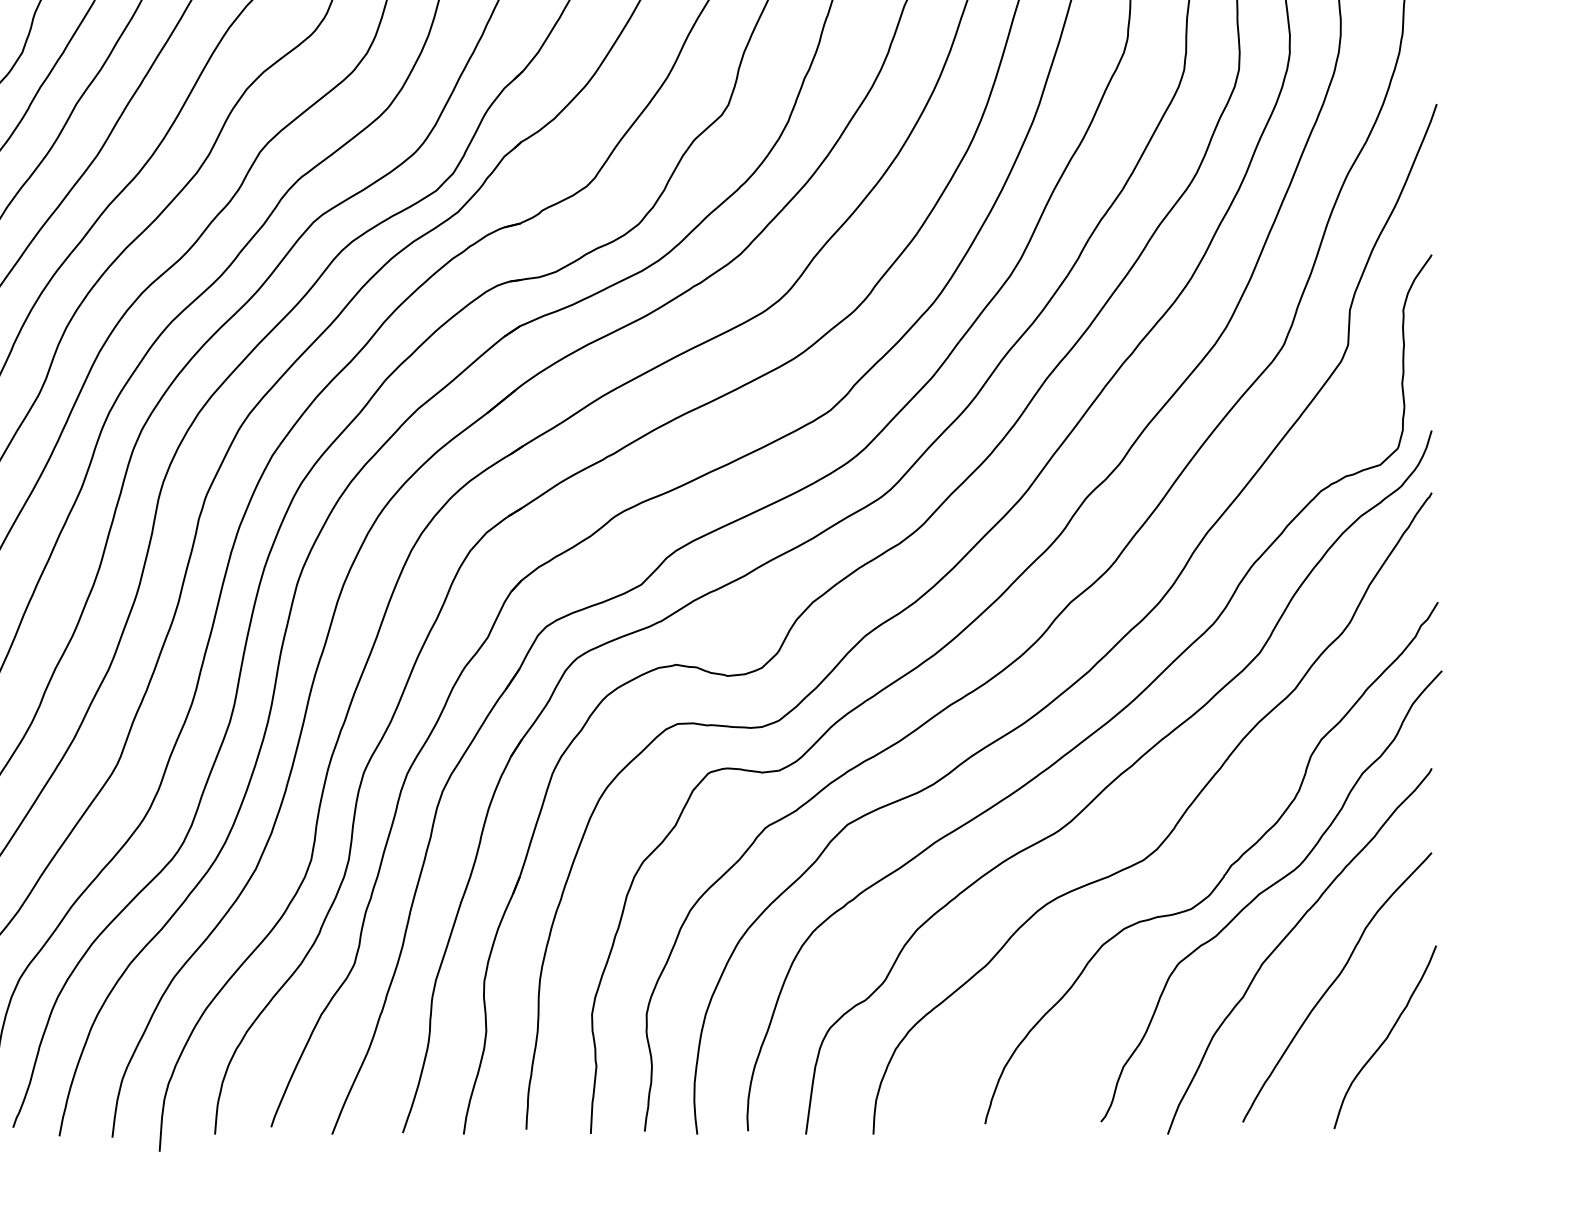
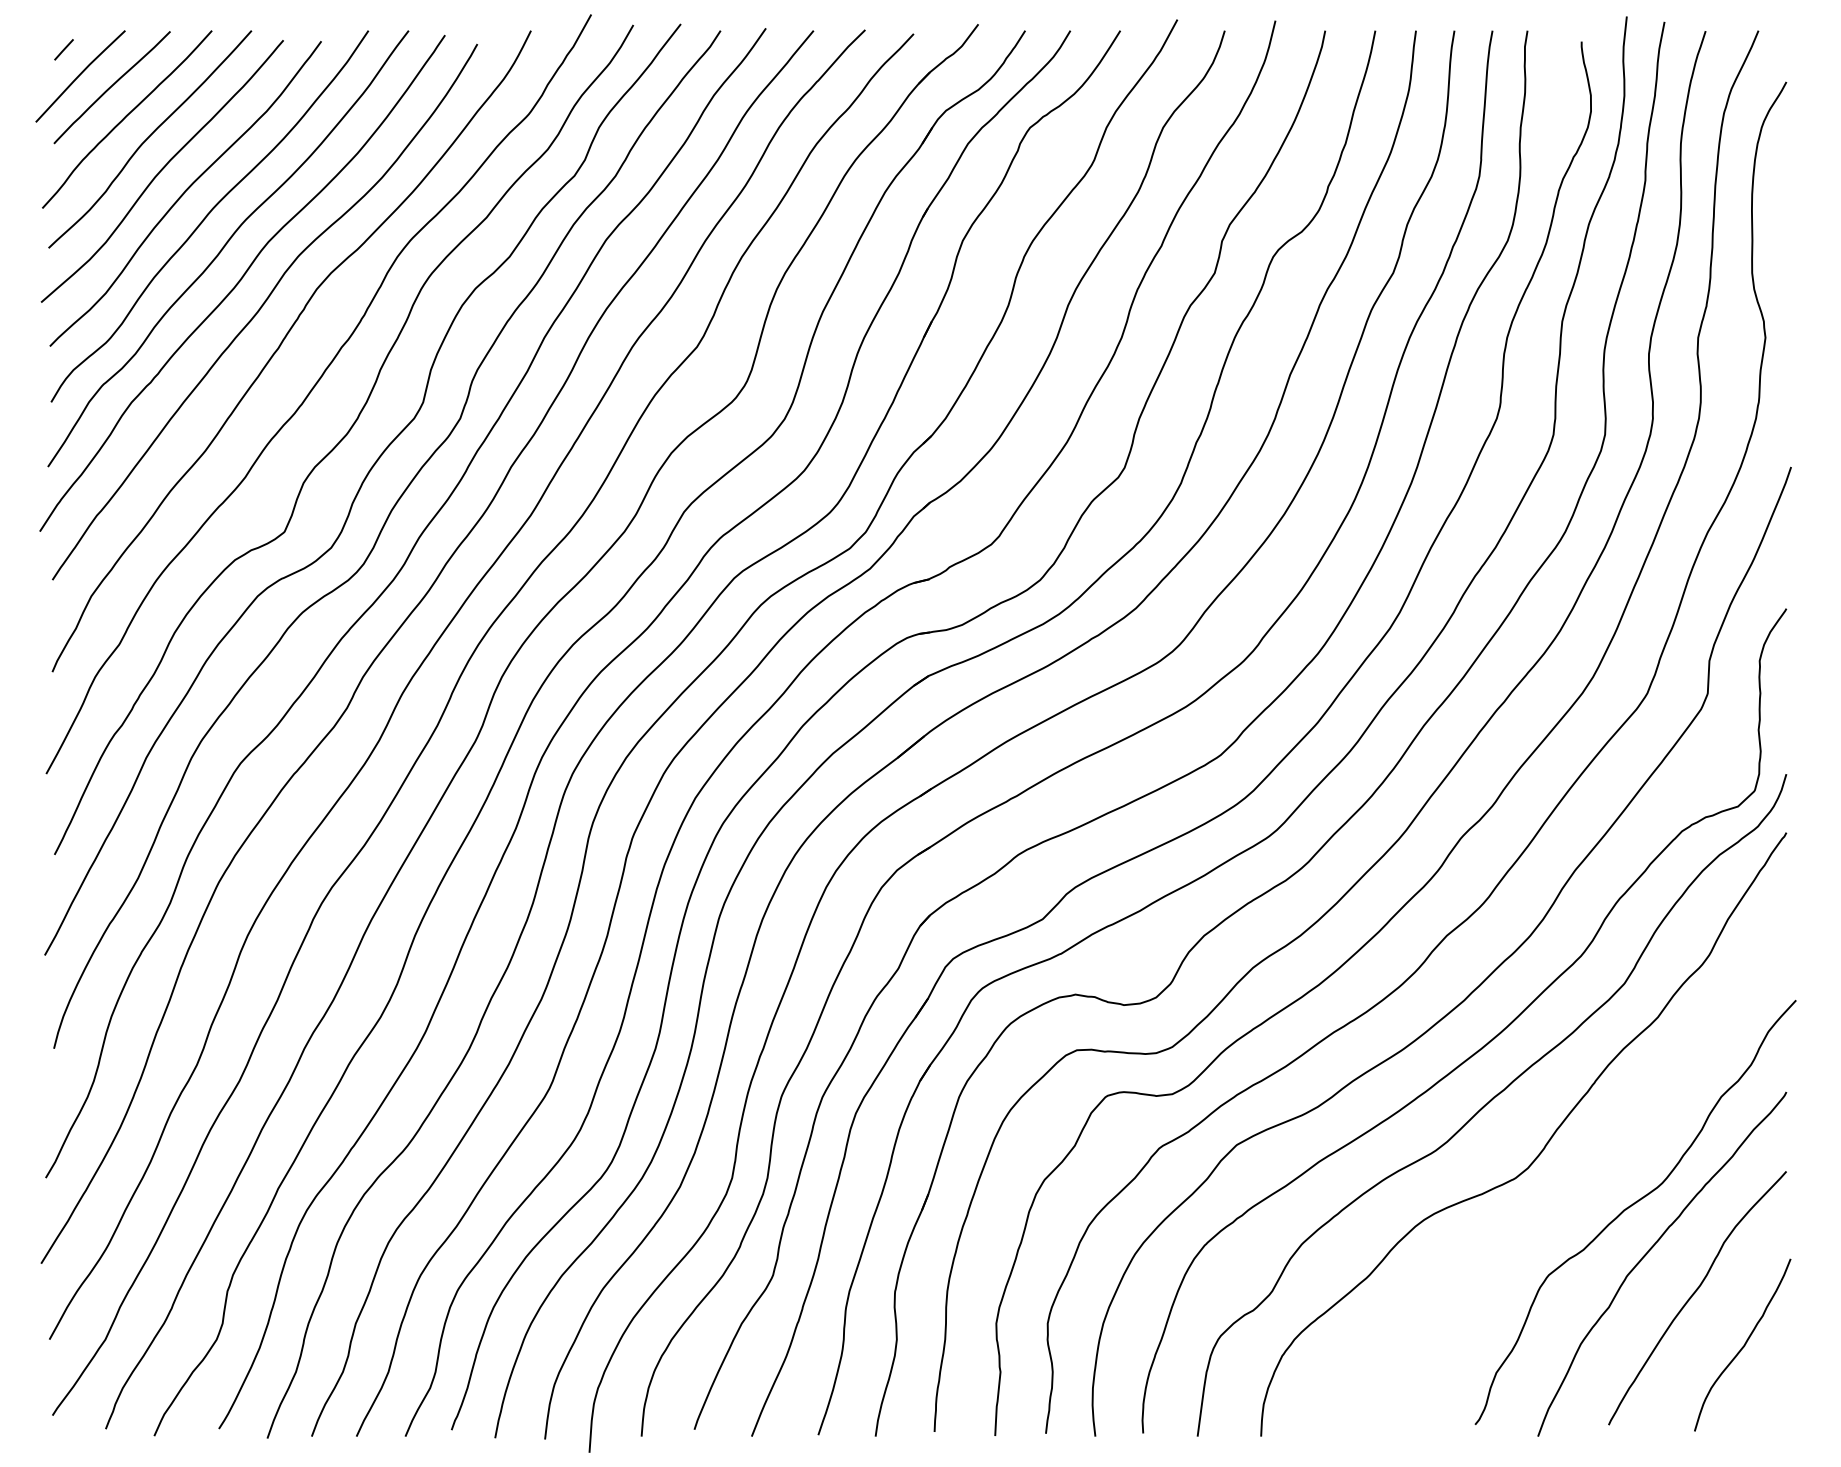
curve: (1225, 871) -> (1592, 1189), removed

